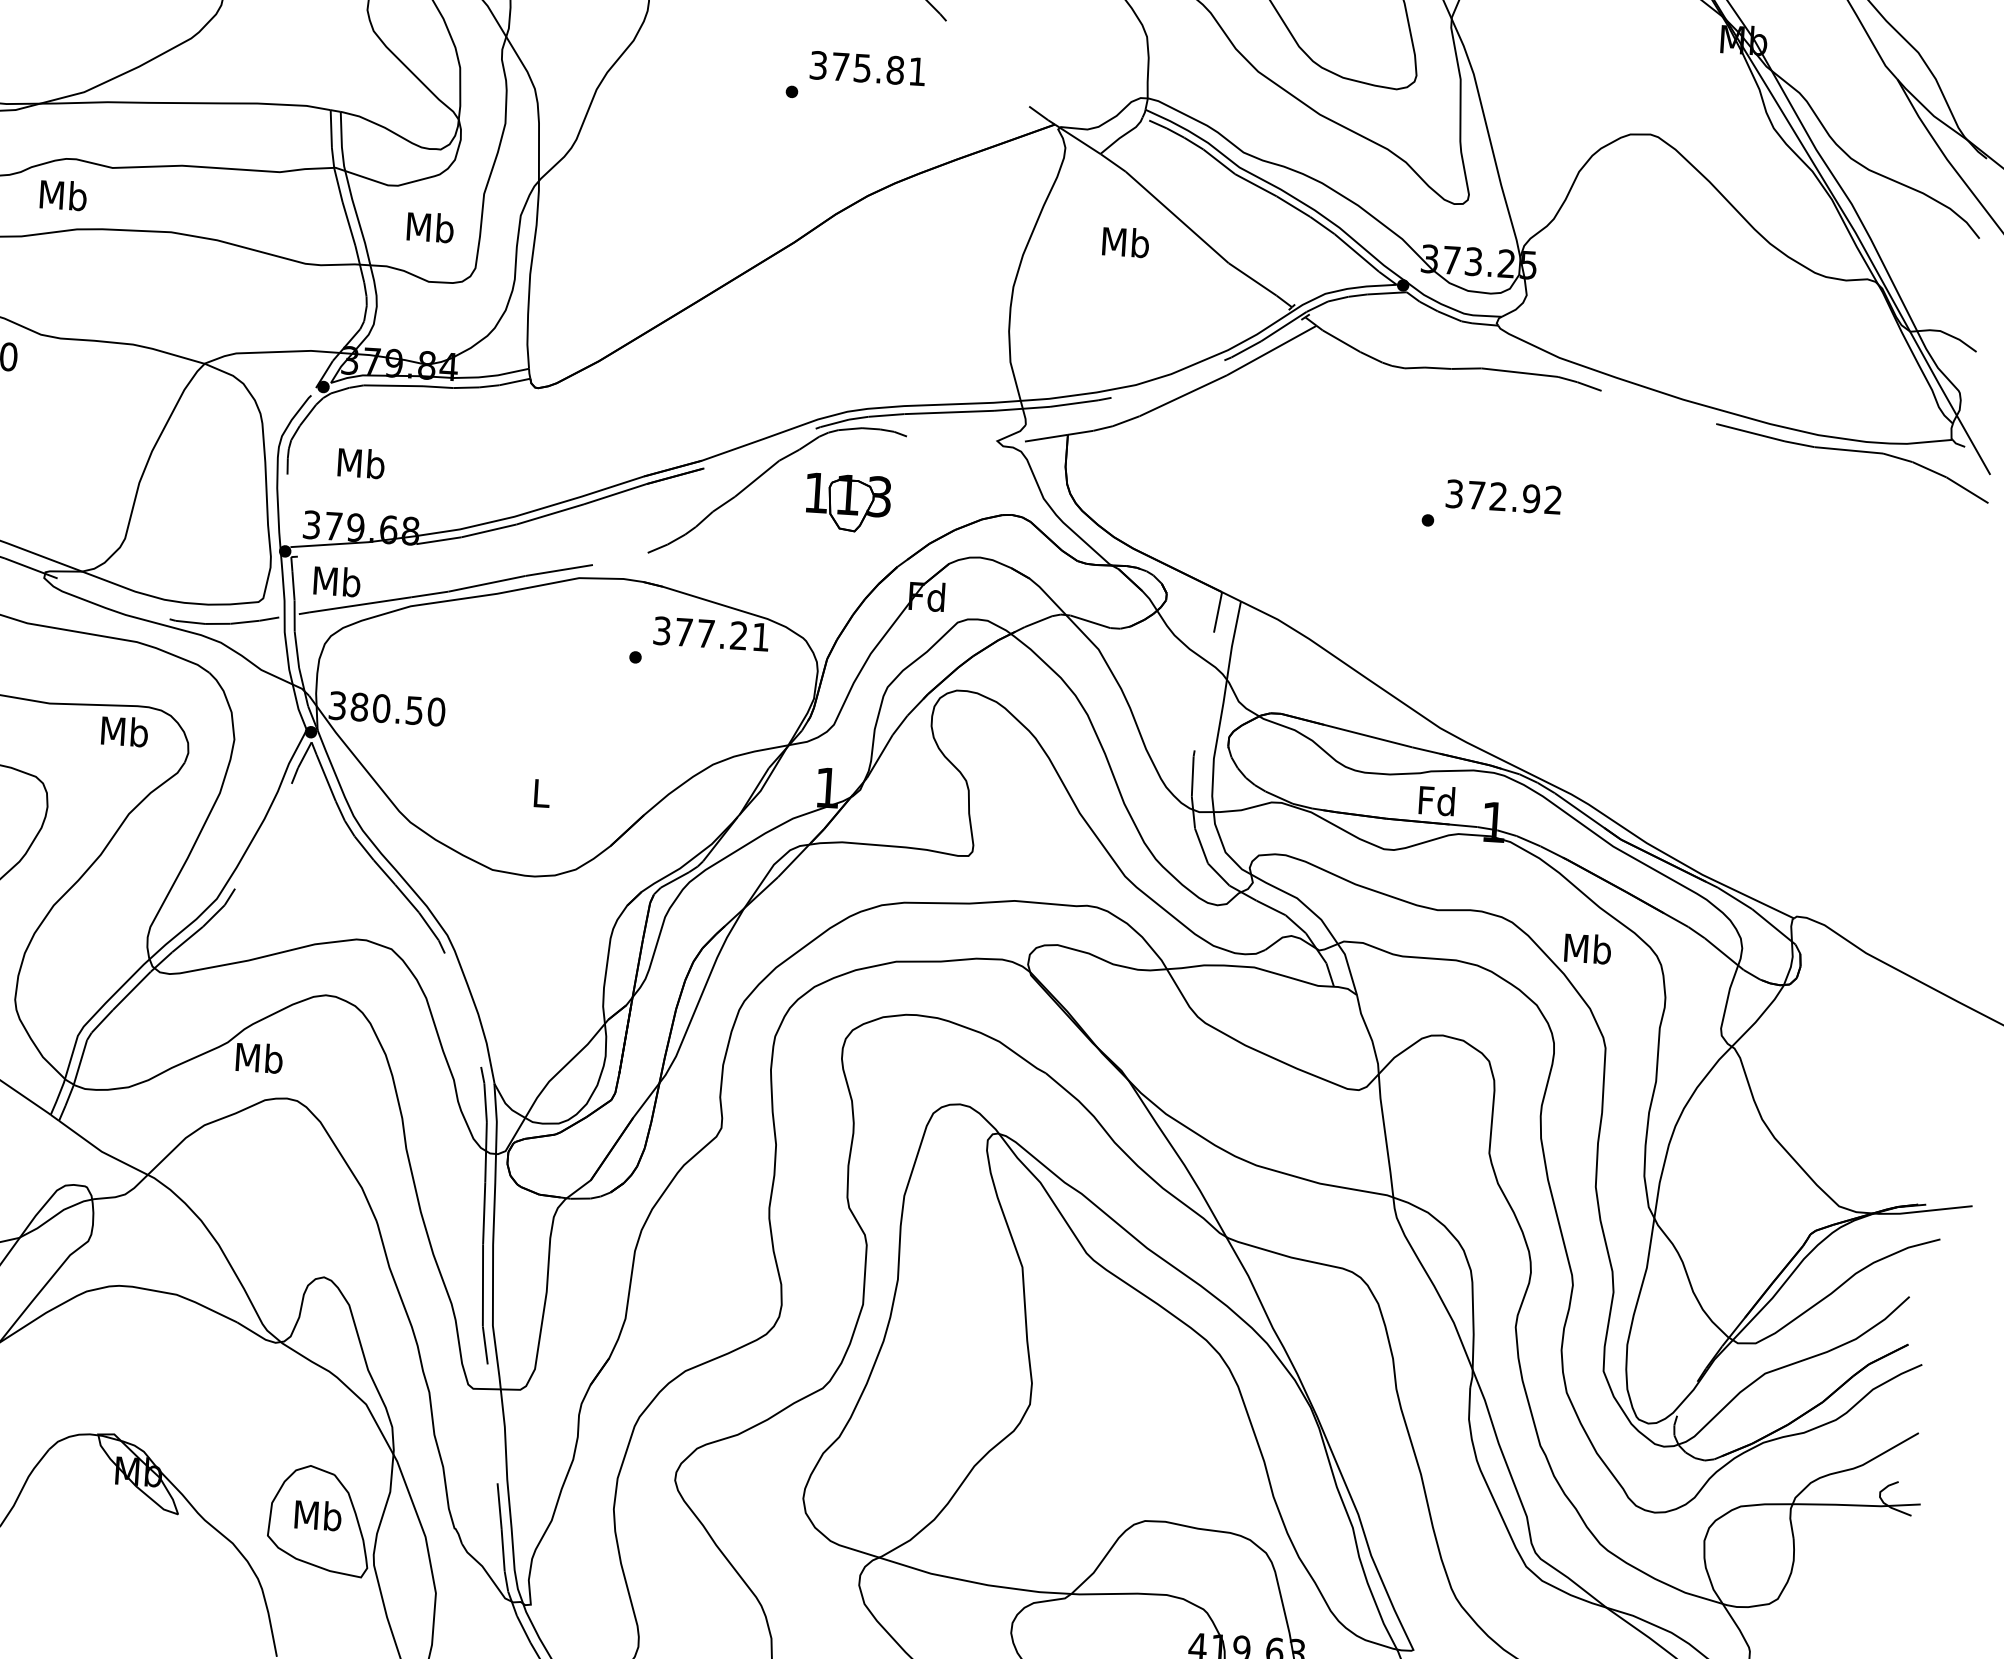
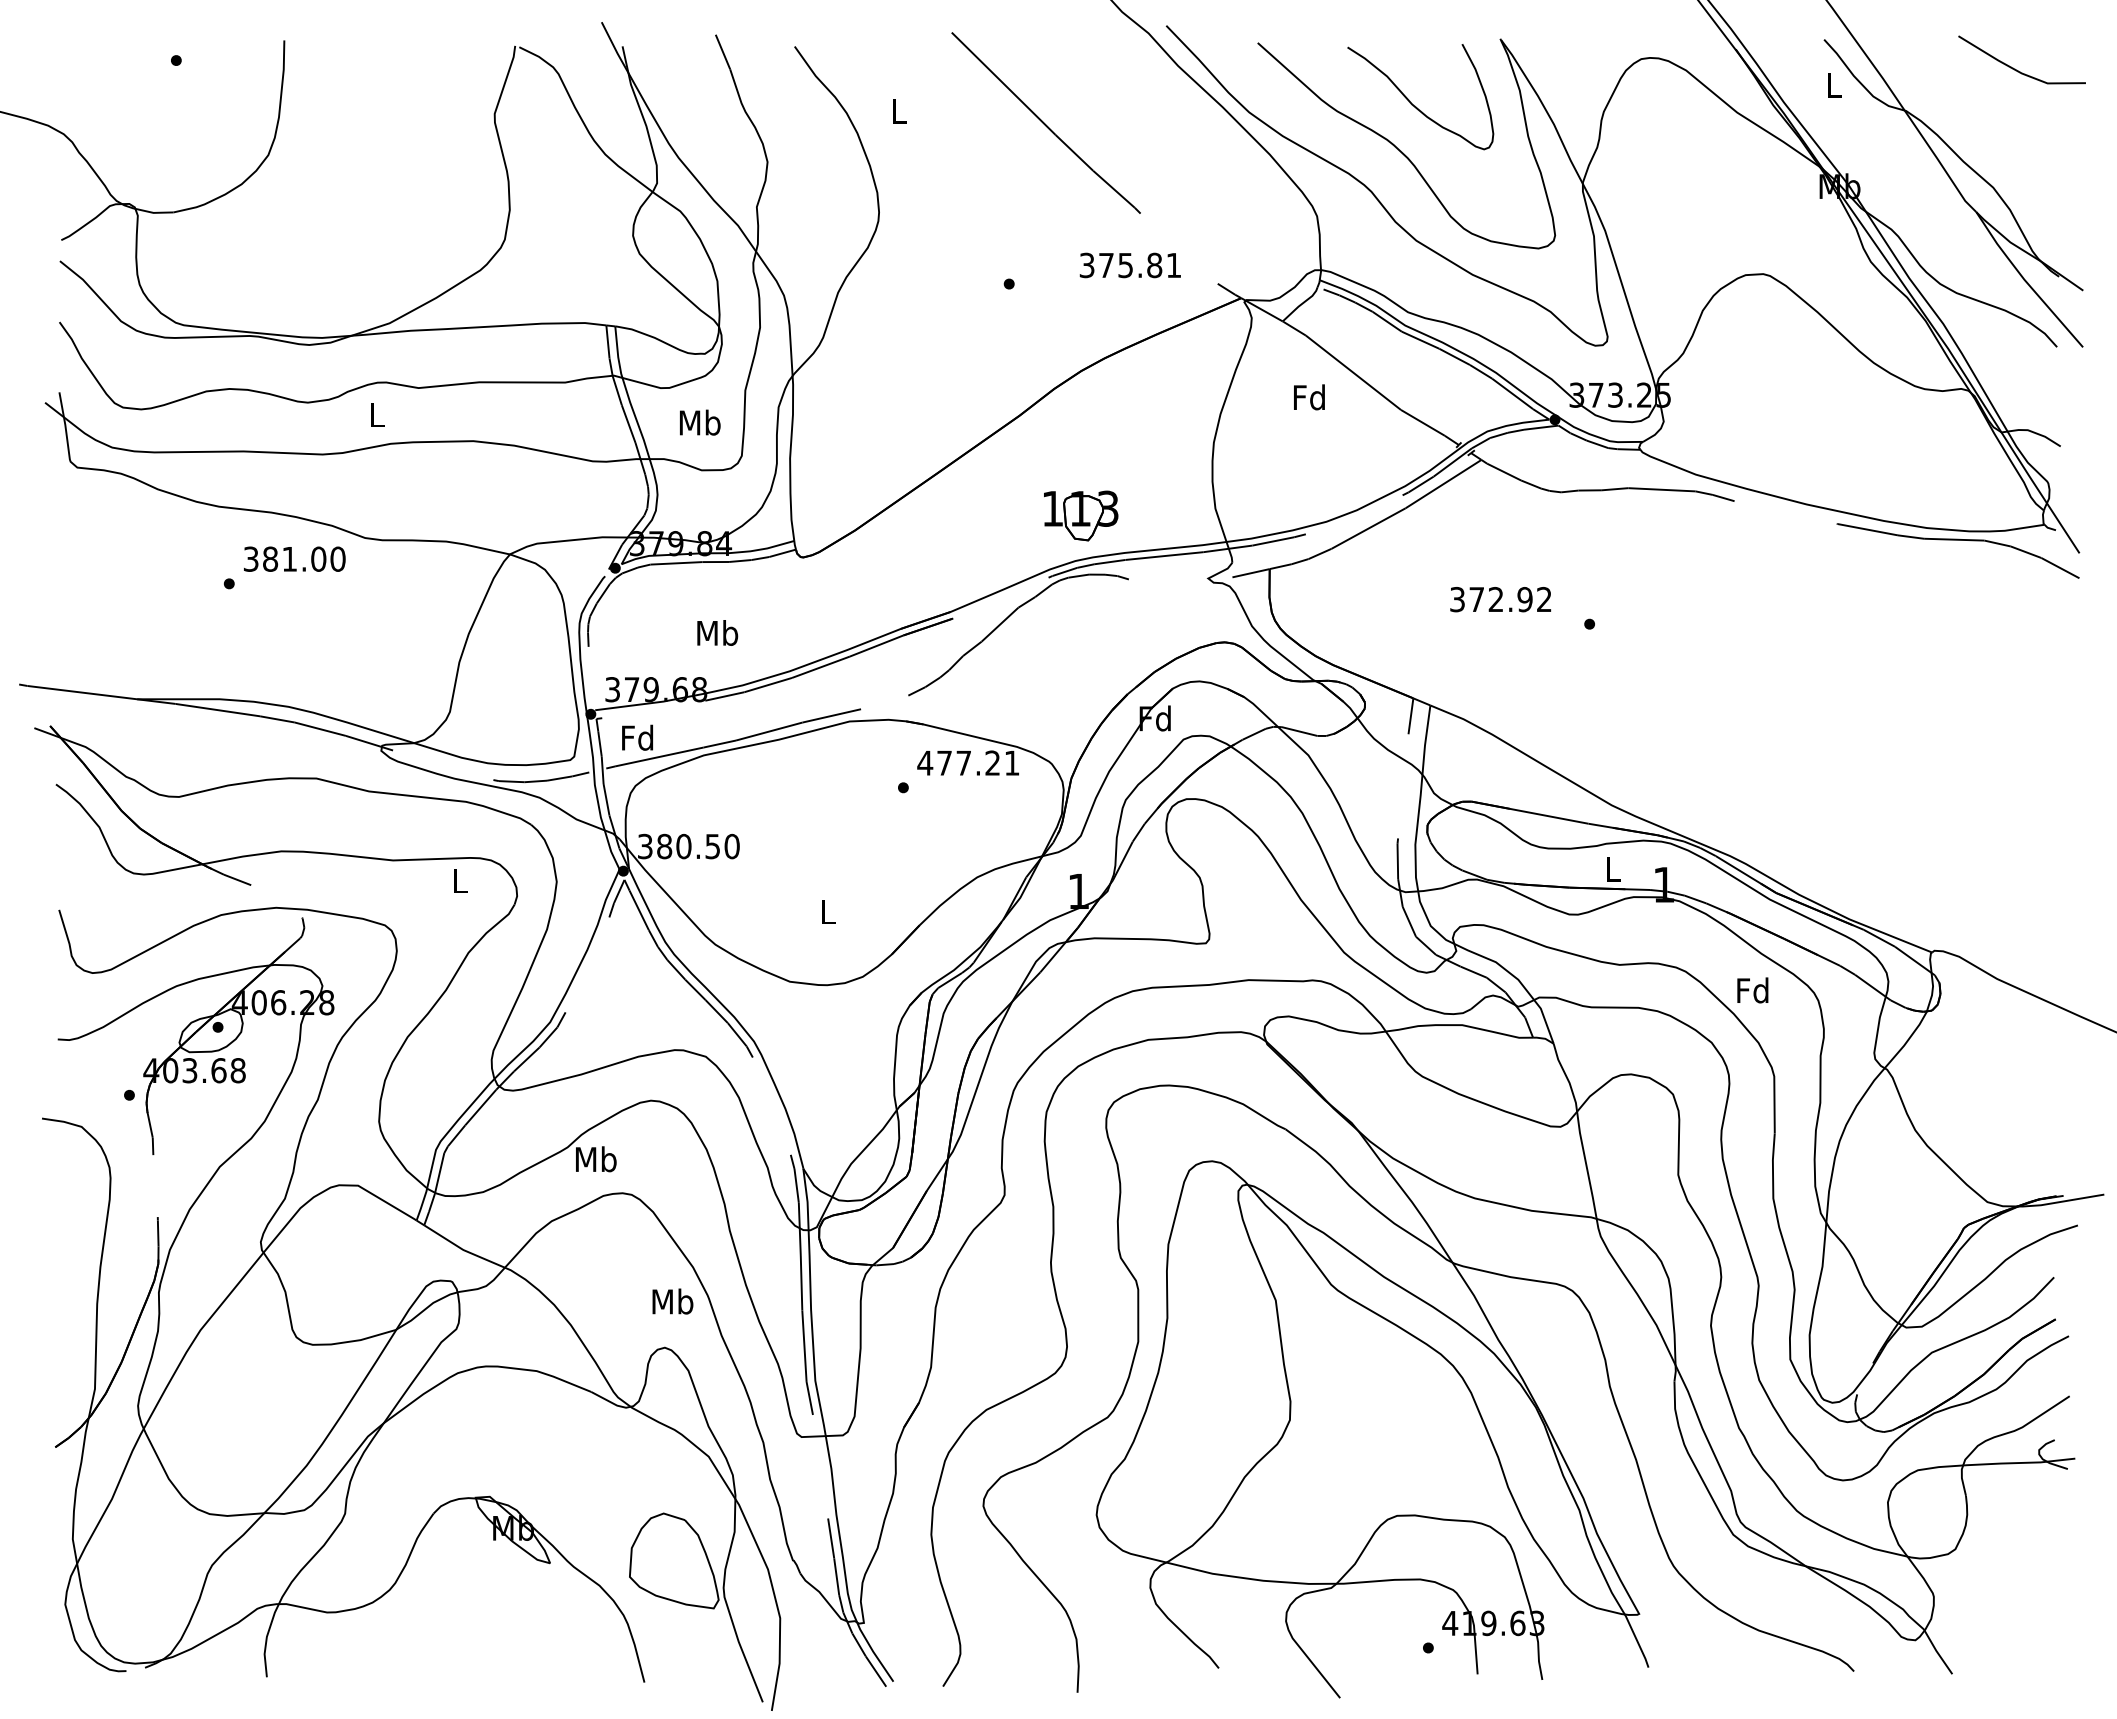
text: (866, 68) -> (1129, 265), moved
text: (62, 195) -> (376, 414), Mb -> L
text: (1125, 242) -> (1309, 397), Mb -> Fd
text: (361, 462) -> (717, 632), moved
text: (1503, 496) -> (1500, 599), moved
part: (848, 502) -> (1081, 515), moved
text: (336, 581) -> (637, 737), Mb -> Fd
text: (662, 630) -> (925, 762), 377.21 -> 477.21
text: (125, 731) -> (460, 880), Mb -> L
text: (1436, 801) -> (1612, 869), Fd -> L
text: (1588, 948) -> (1753, 990), Mb -> Fd
text: (317, 1515) -> (672, 1301), moved

